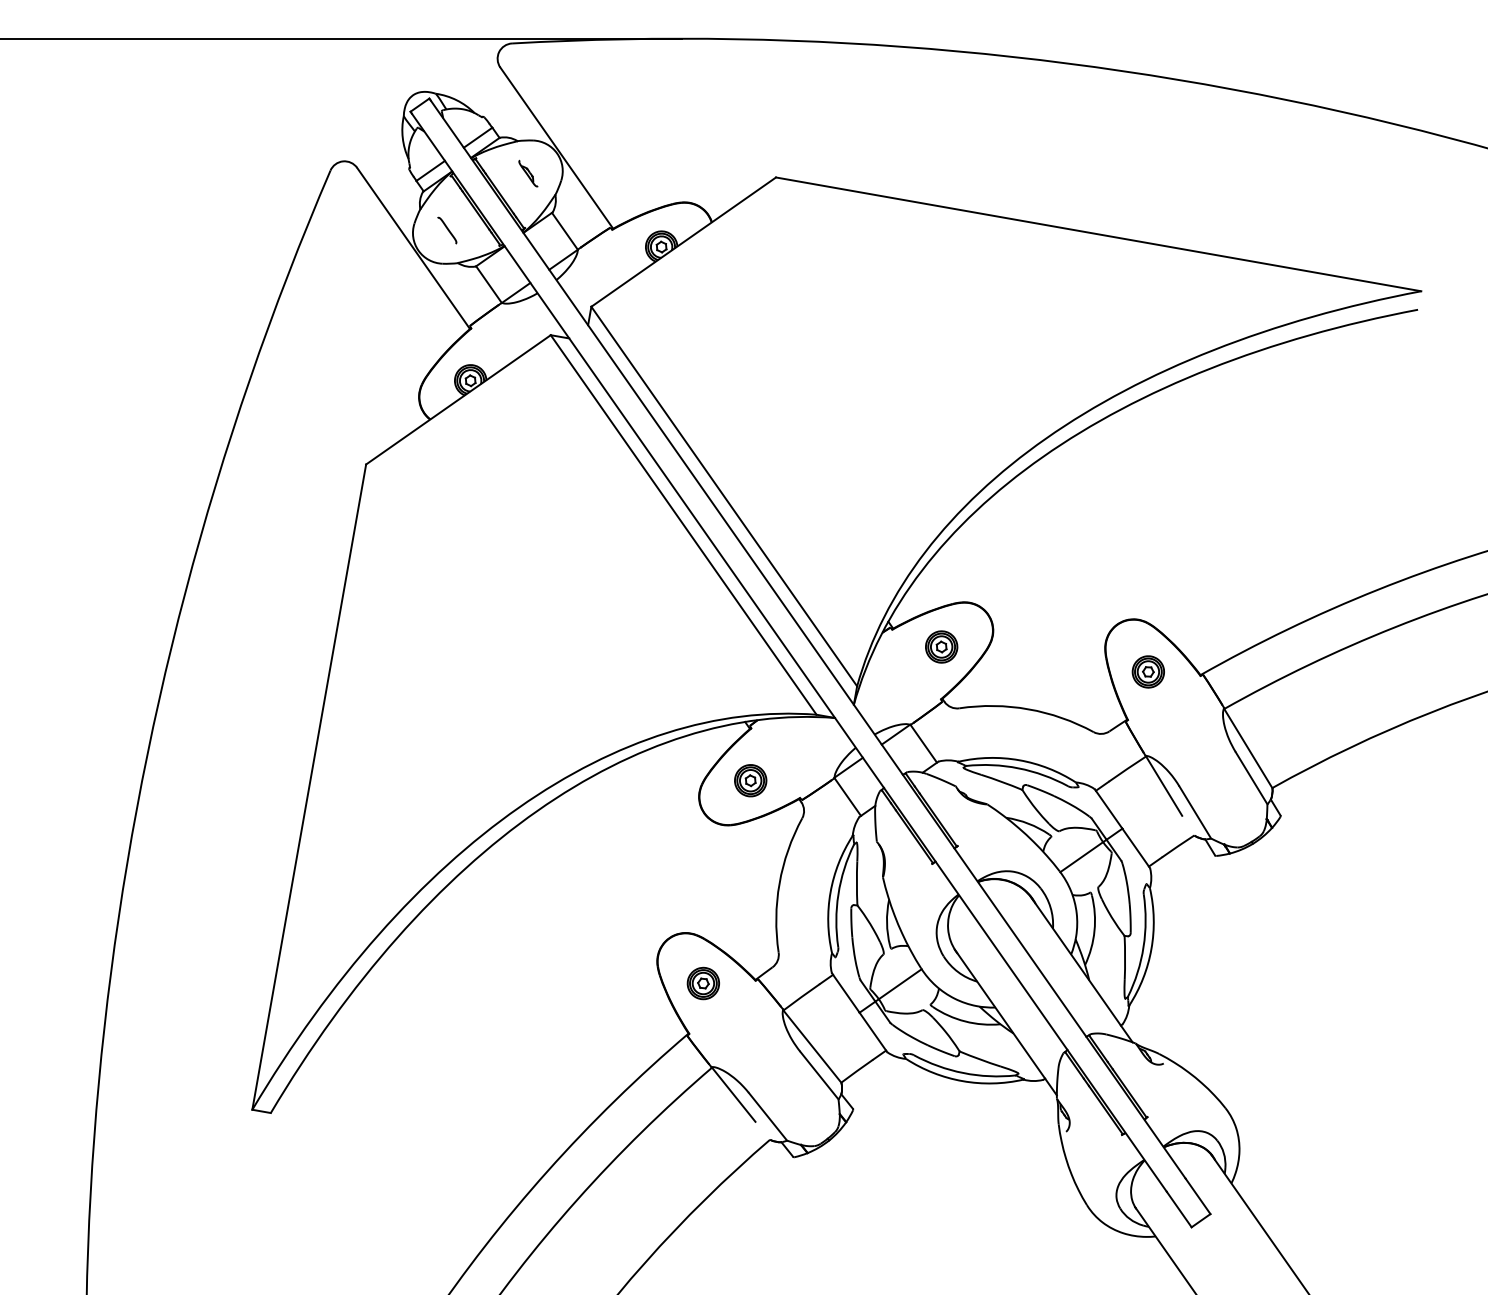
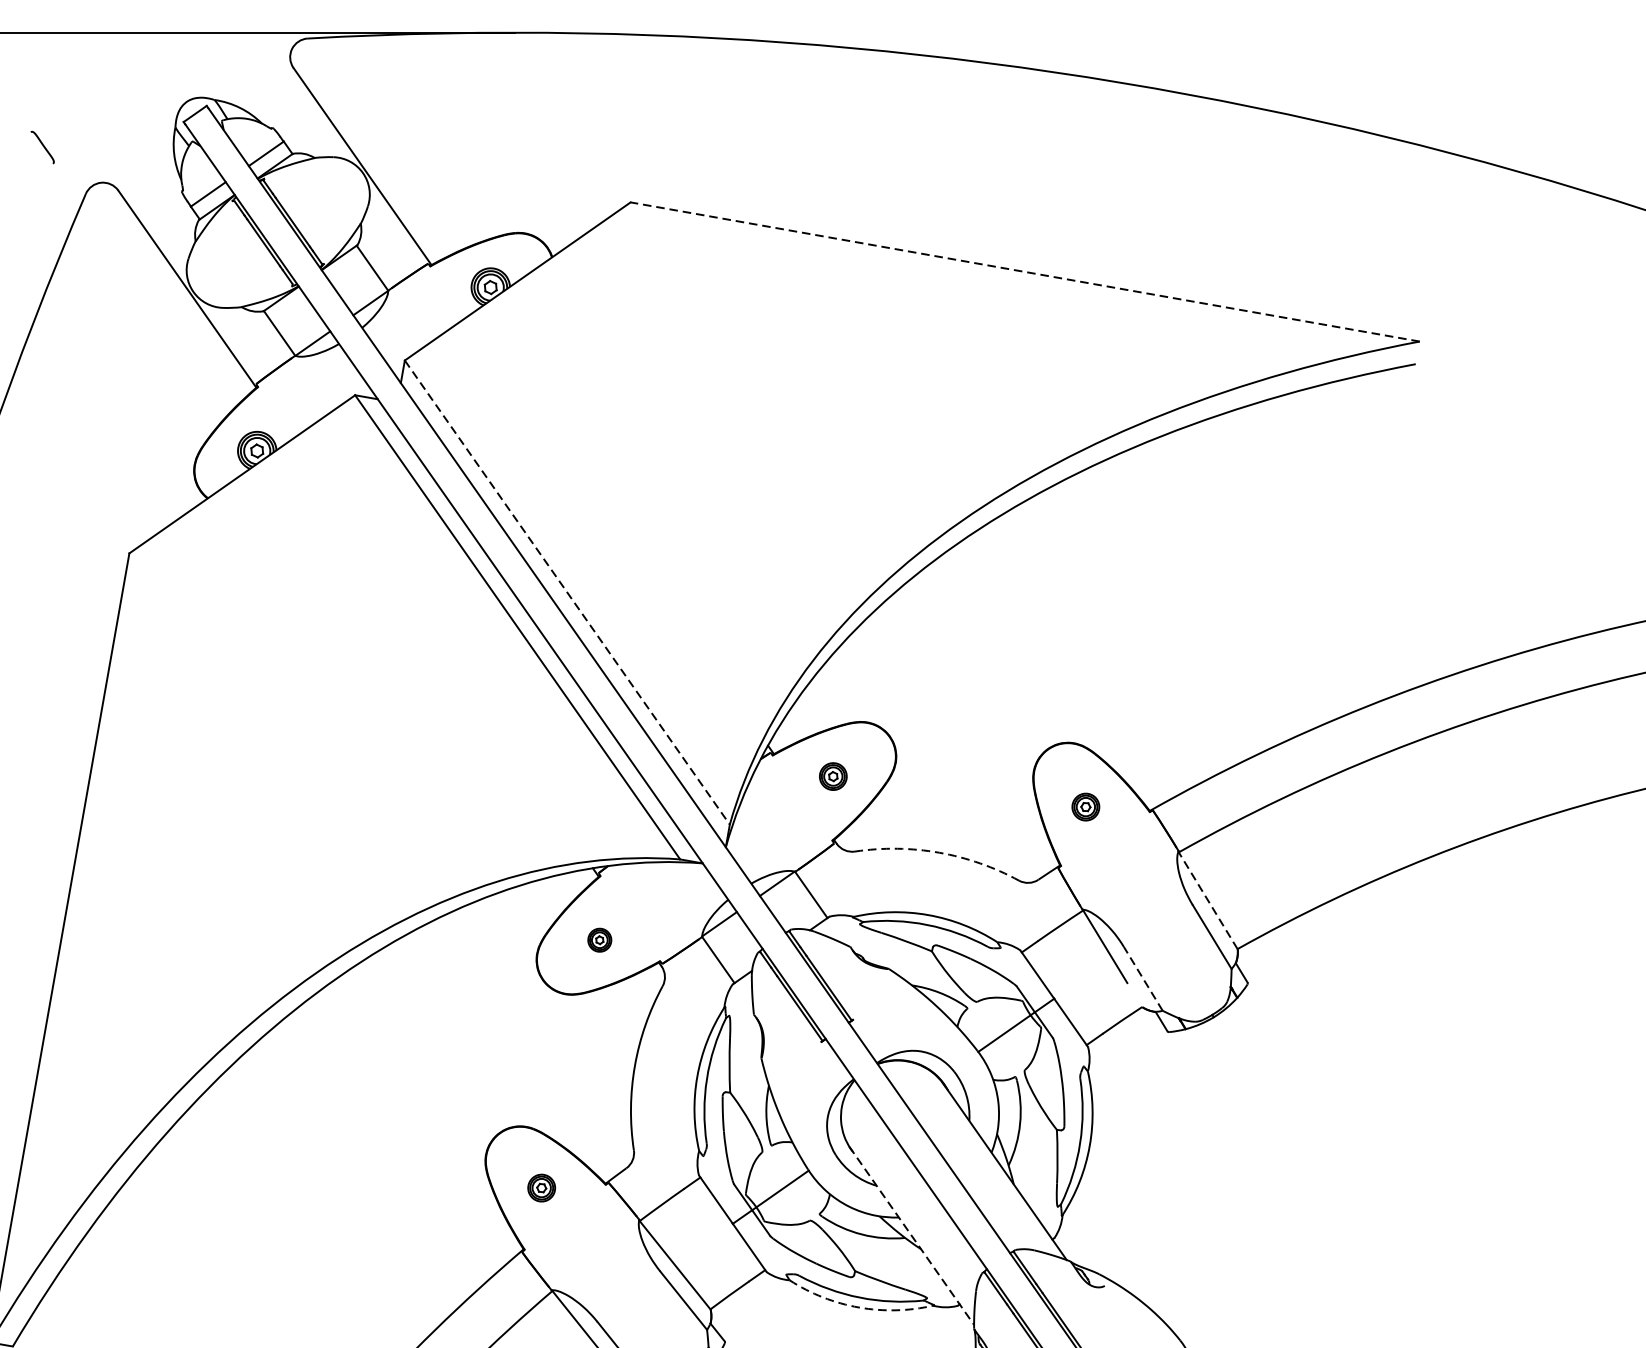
part: (528, 173) -> (327, 197), removed
curve: (447, 230) -> (43, 147), moved
line: (1098, 234) -> (1024, 272), solid -> dashed
line: (724, 496) -> (567, 592), solid -> dashed
part: (941, 646) -> (833, 775), size x0.7
part: (1147, 671) -> (1084, 806), size x0.7
arc: (1028, 709) -> (939, 853), solid -> dashed
line: (1247, 748) -> (1207, 900), solid -> dashed
part: (750, 780) -> (599, 939), size x0.6
line: (1195, 812) -> (1143, 978), solid -> dashed
part: (702, 983) -> (540, 1188), size x0.7
line: (1005, 1022) -> (911, 1235), solid -> dashed
arc: (962, 1081) -> (858, 1307), solid -> dashed

